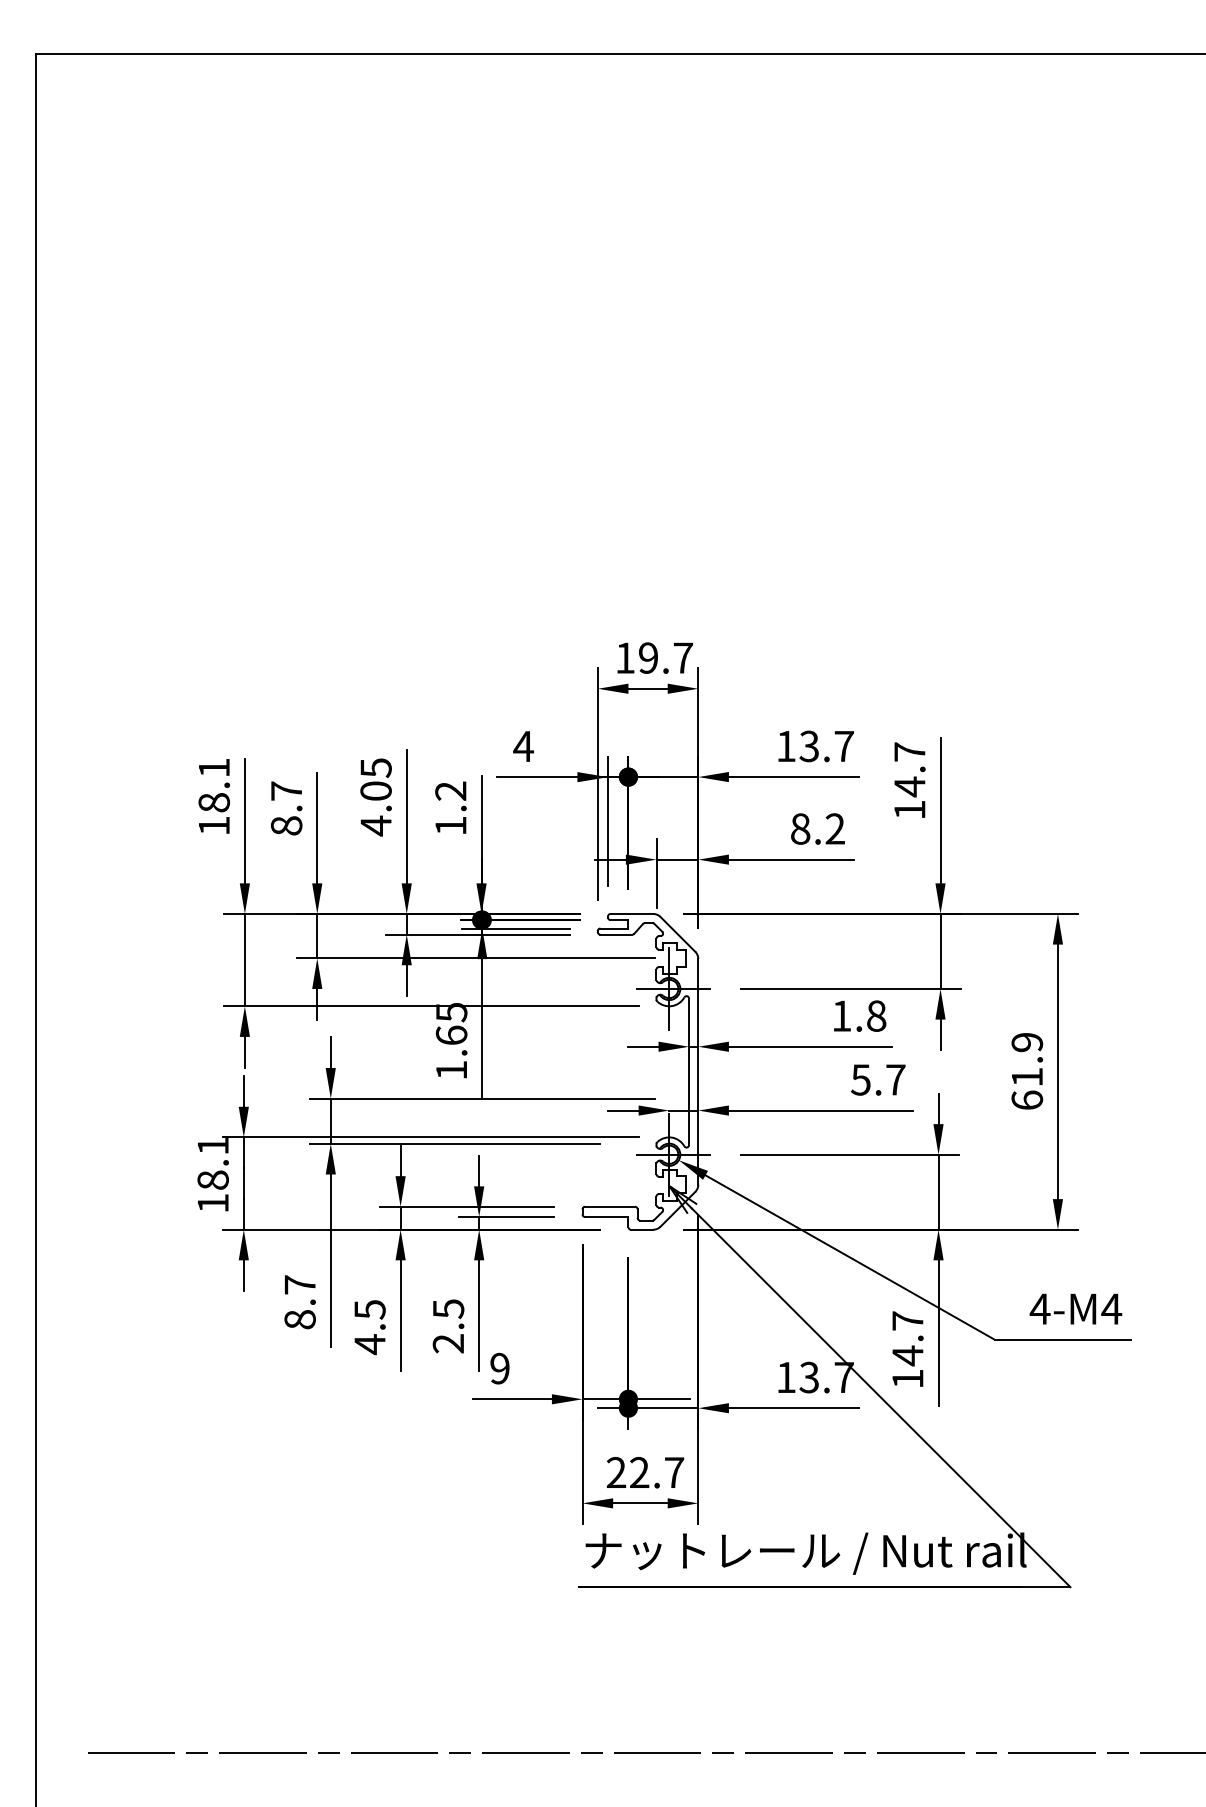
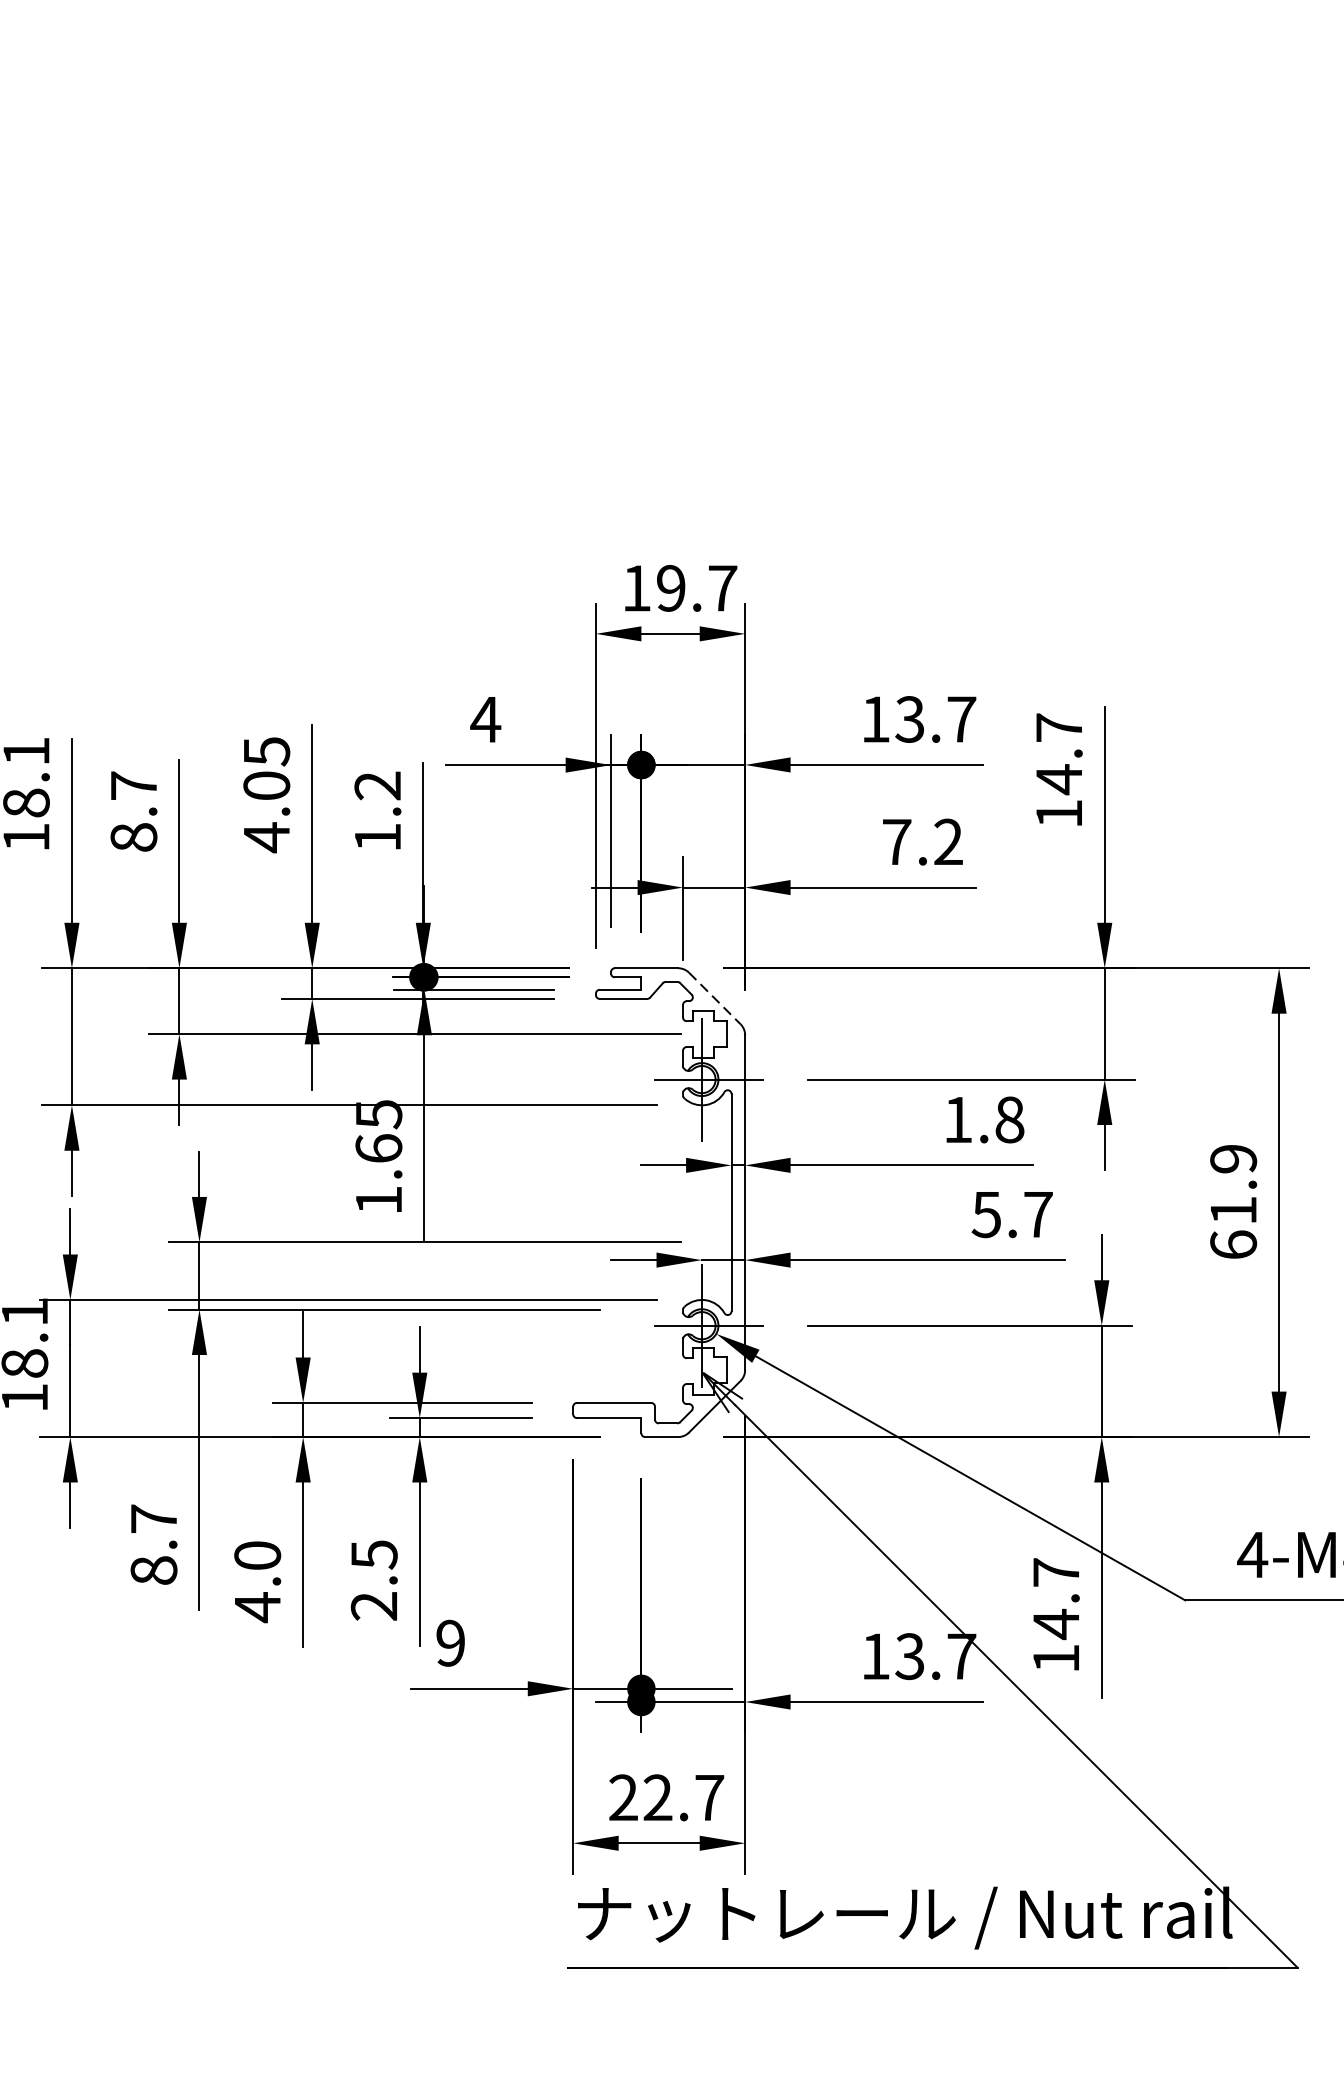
text: (800, 828) -> (896, 841), 8.2 -> 7.2
line: (677, 934) -> (714, 998), solid -> dashed
text: (369, 1309) -> (256, 1555), 4.5 -> 4.0

